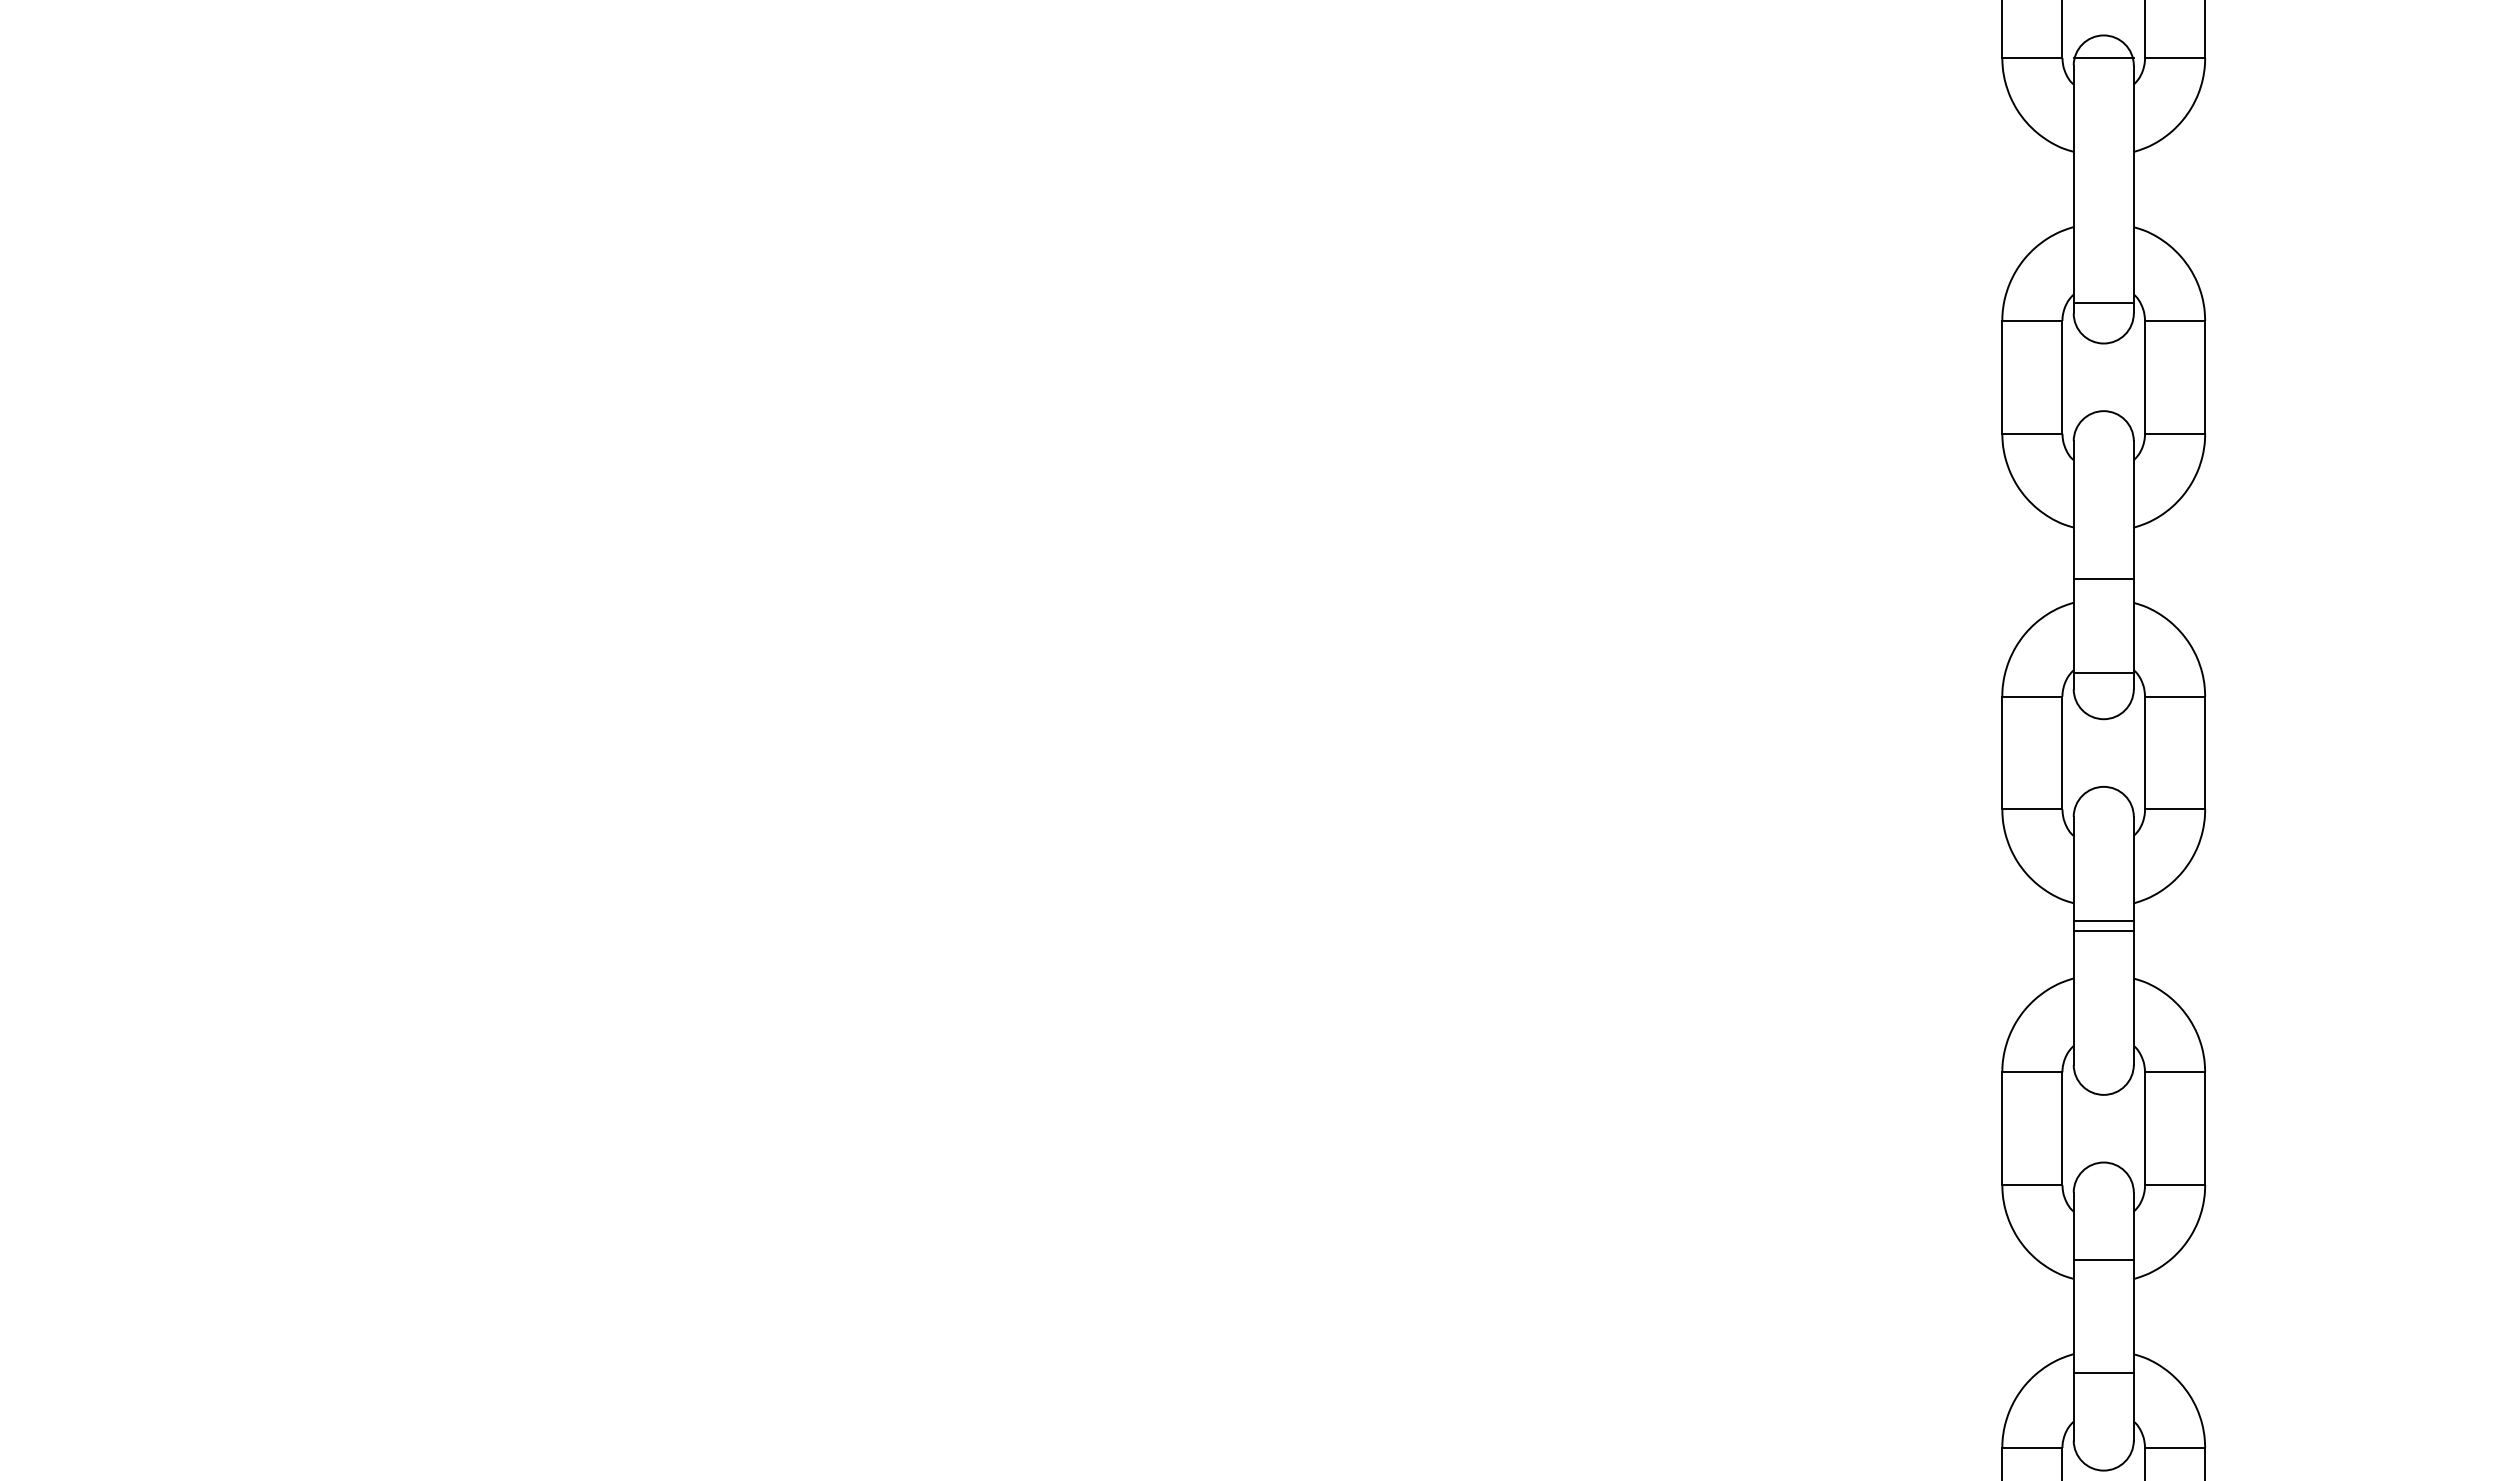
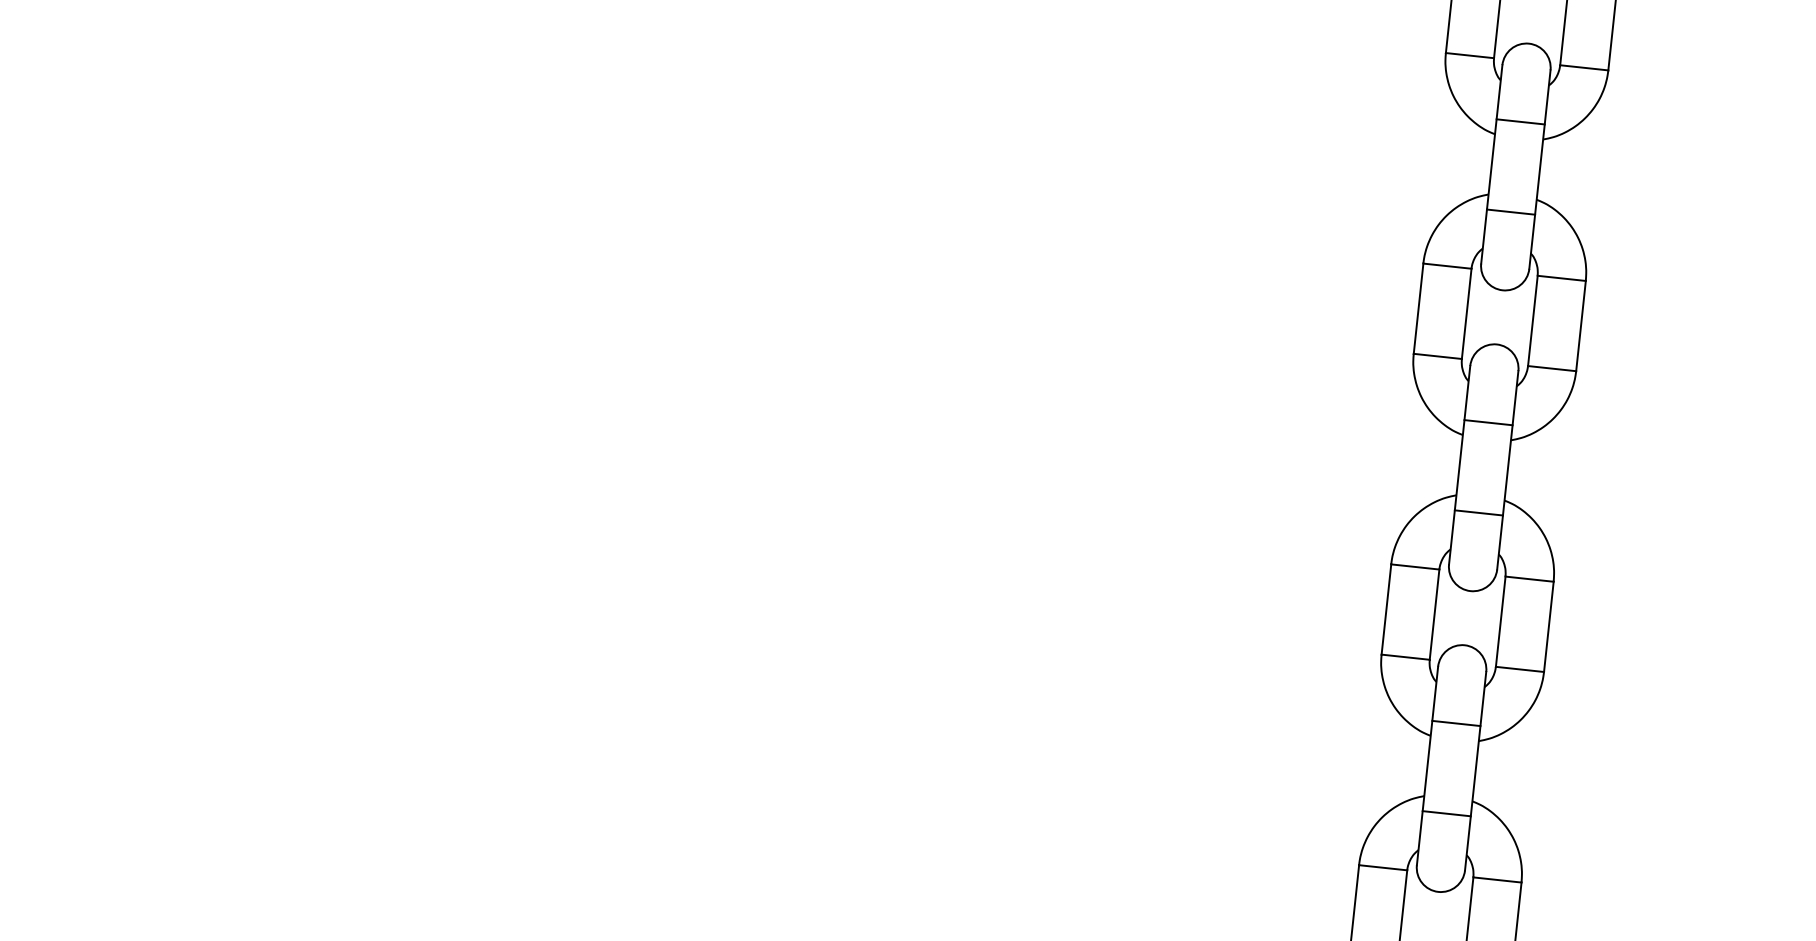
line: (2103, 58) -> (1520, 122), moved
line: (2103, 302) -> (1510, 211), moved
line: (2103, 578) -> (1488, 422), moved
line: (2103, 672) -> (1478, 512), moved
line: (2103, 921) -> (1446, 813), moved
line: (2103, 930) -> (1456, 723), moved

